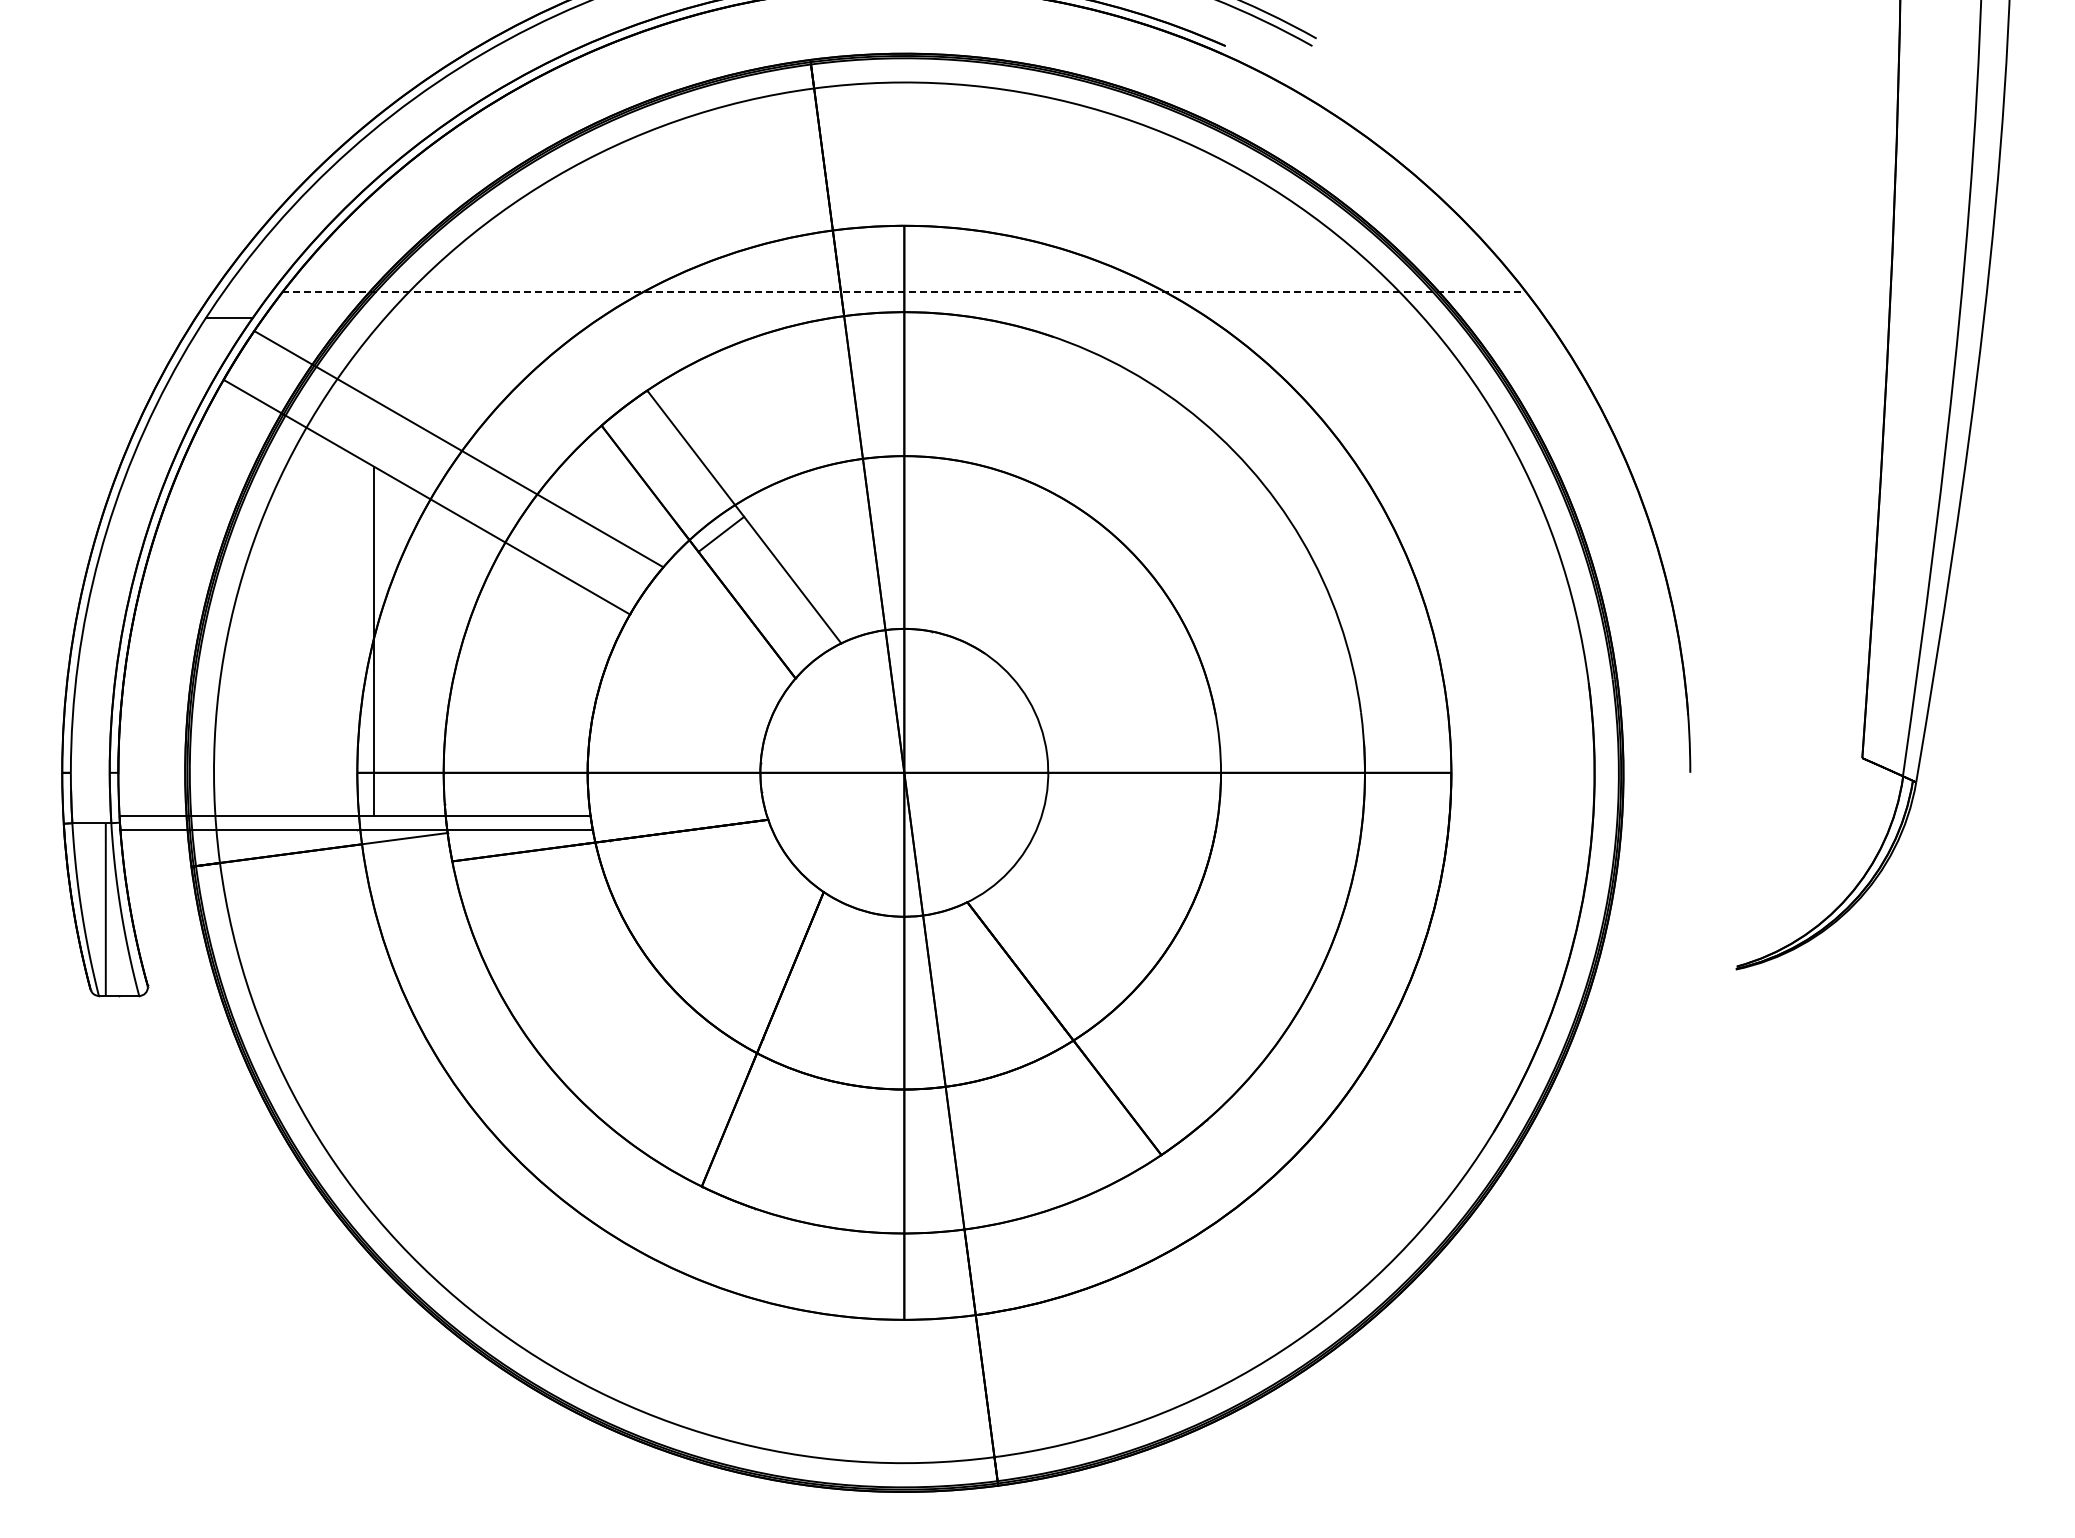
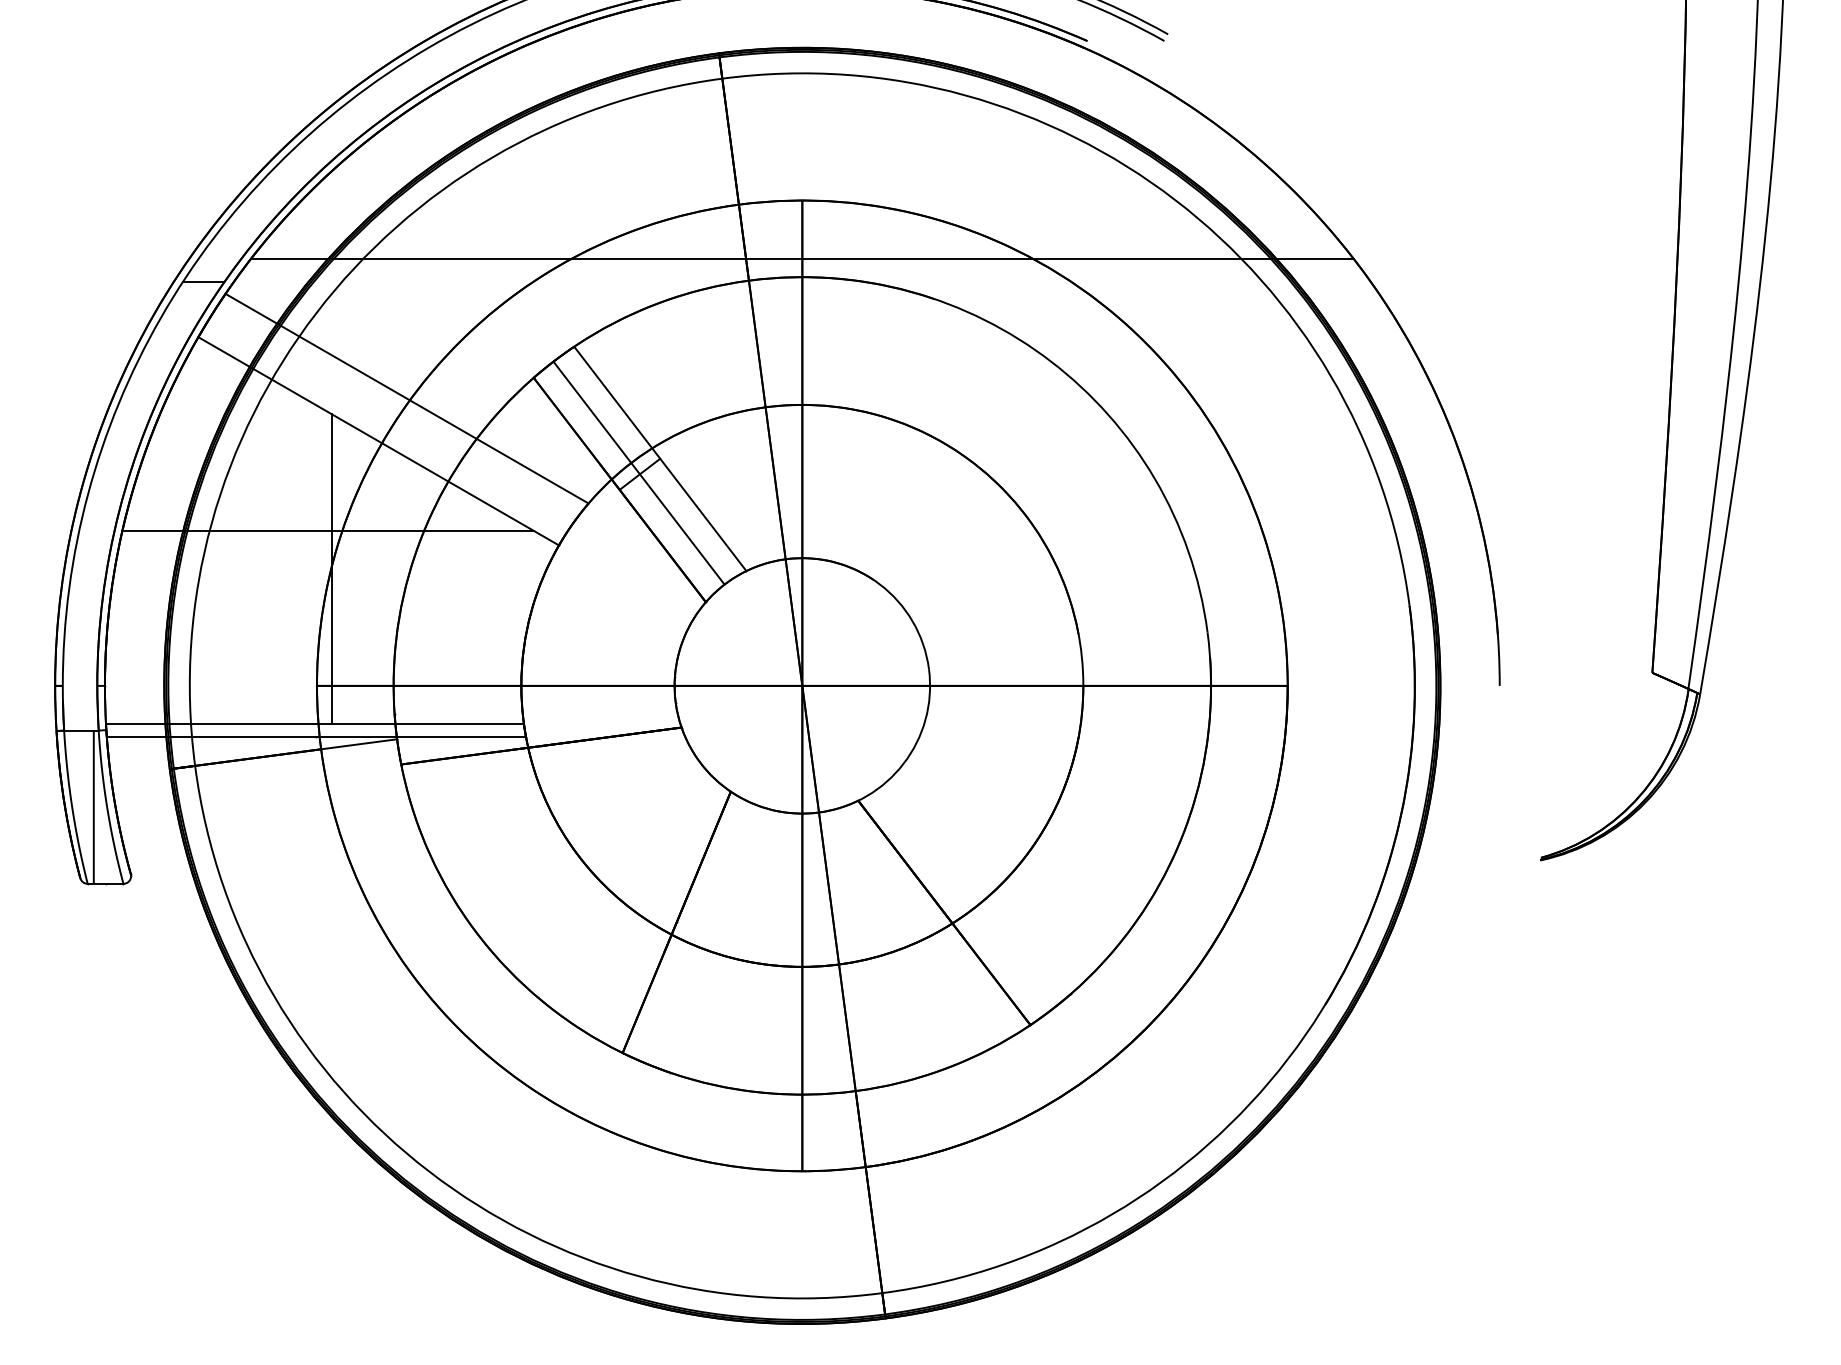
line: (904, 292) -> (802, 259), dashed -> solid
line: (719, 532) -> (638, 472), added
line: (369, 597) -> (327, 530), added

